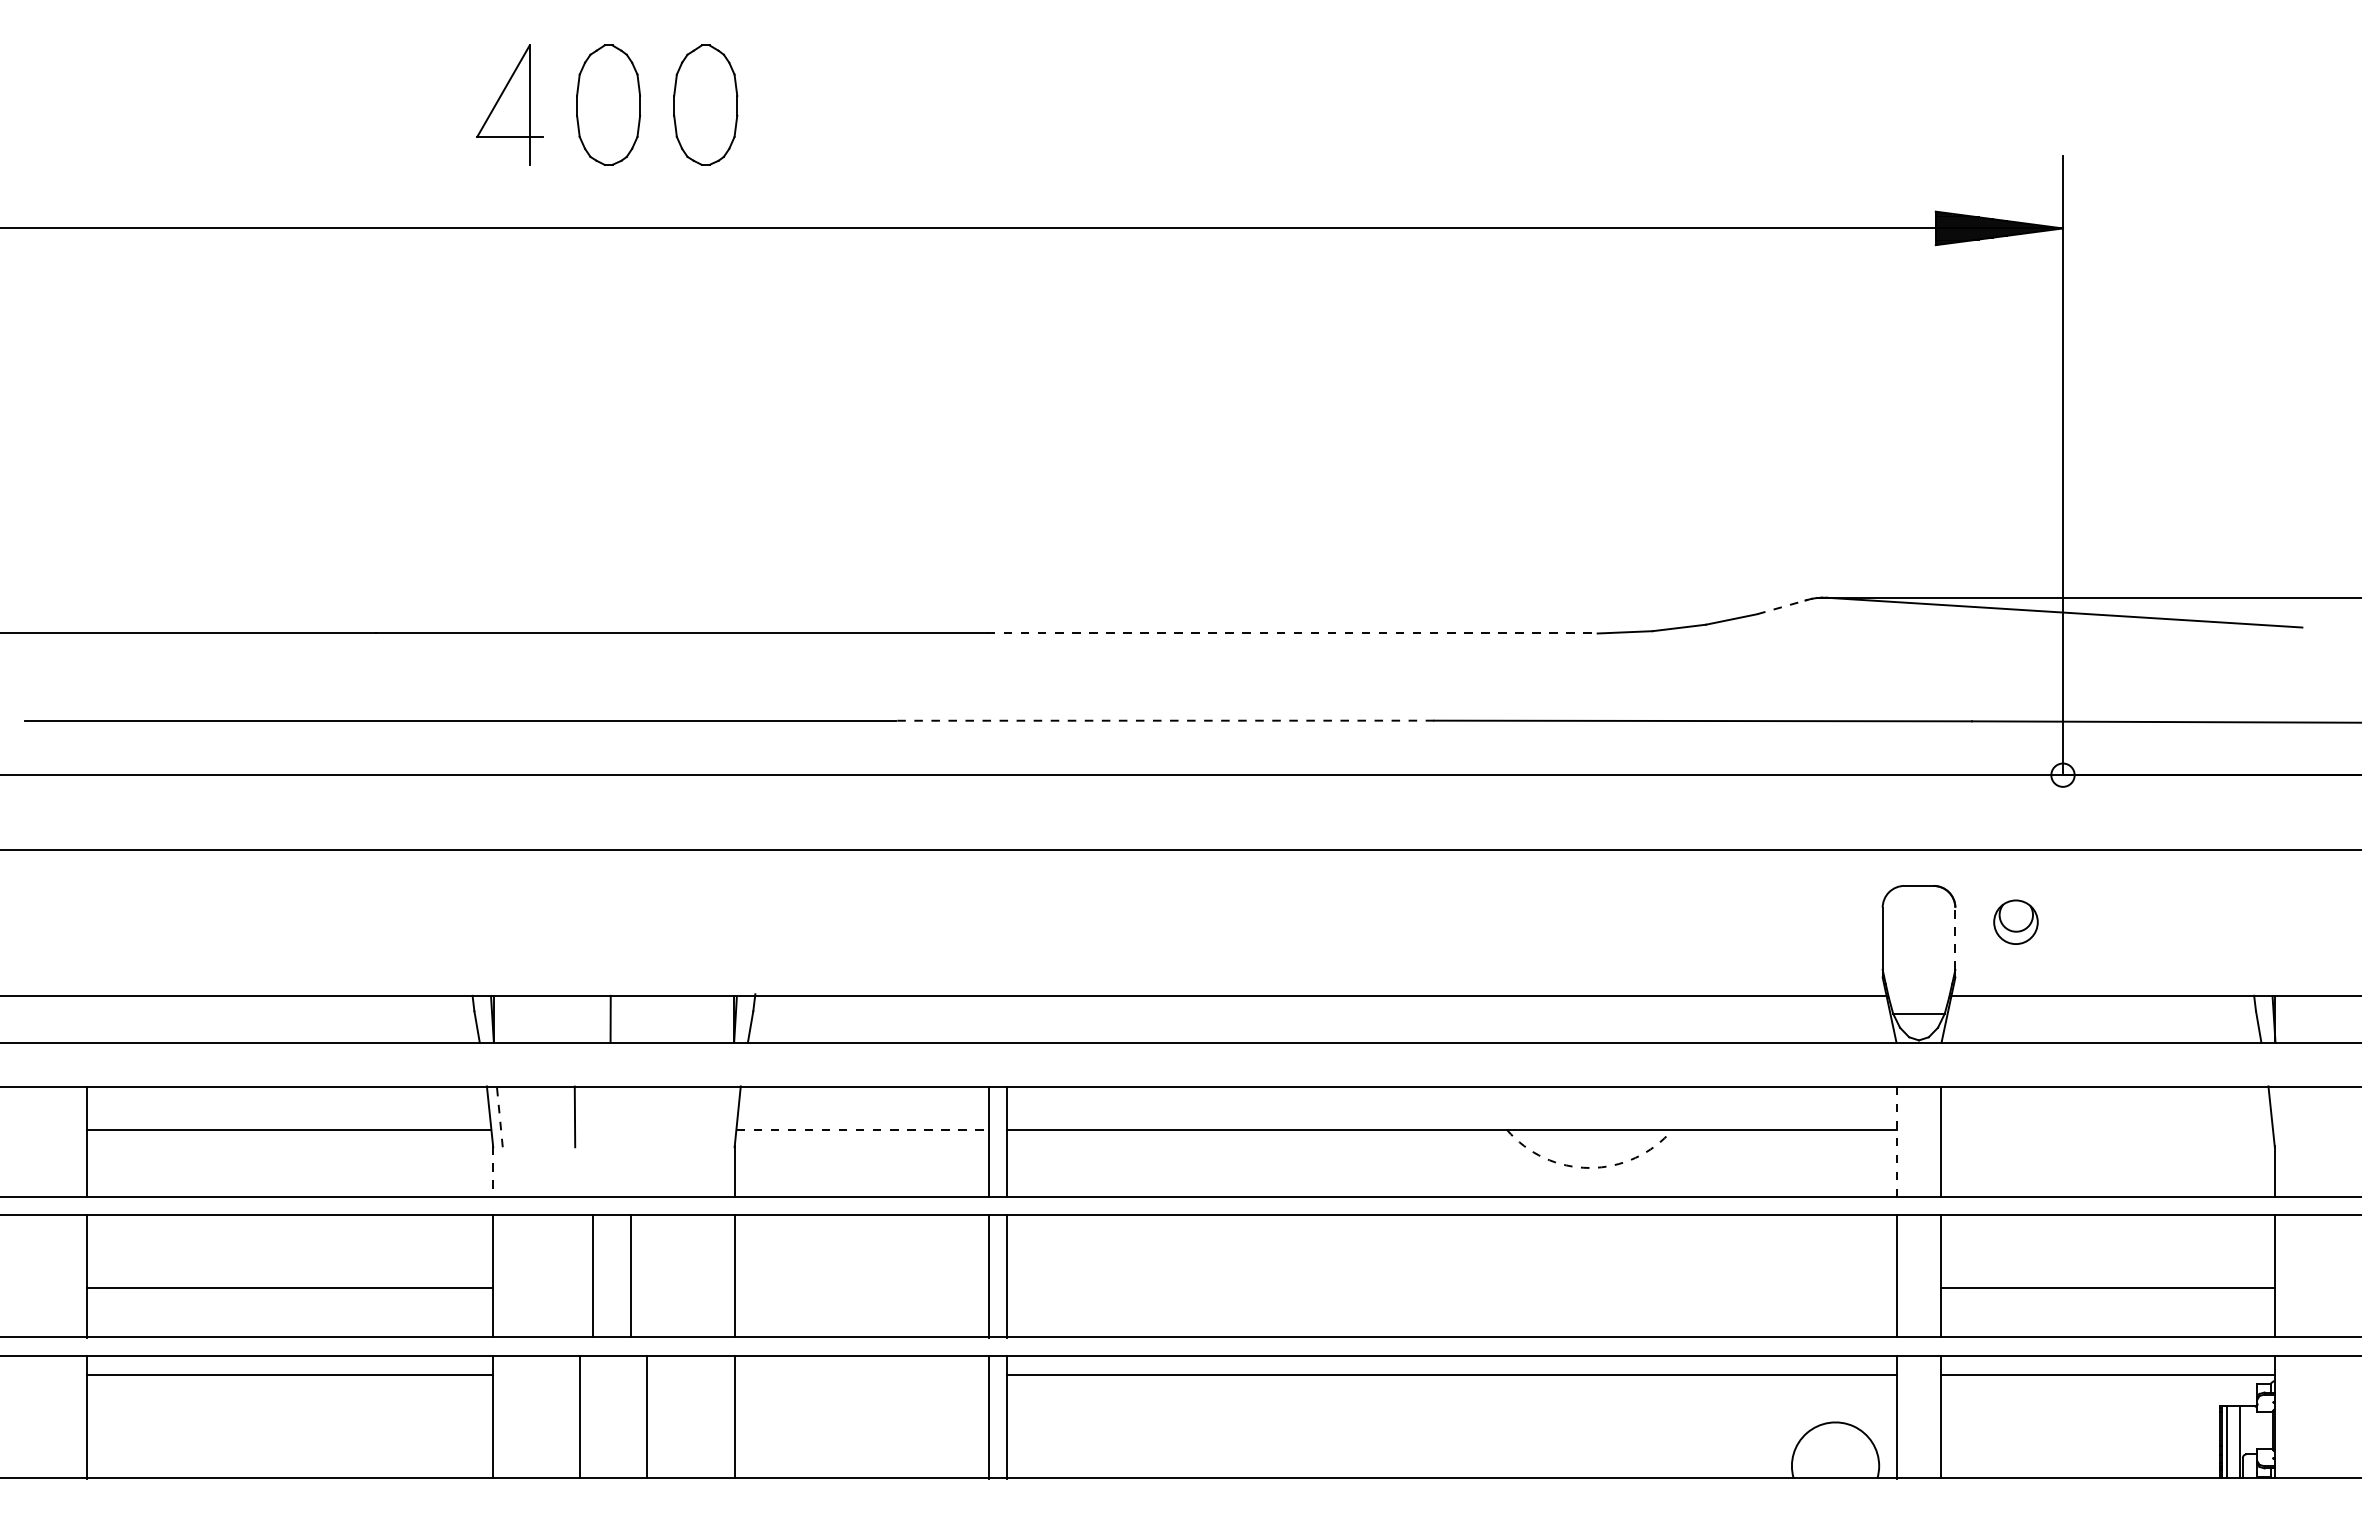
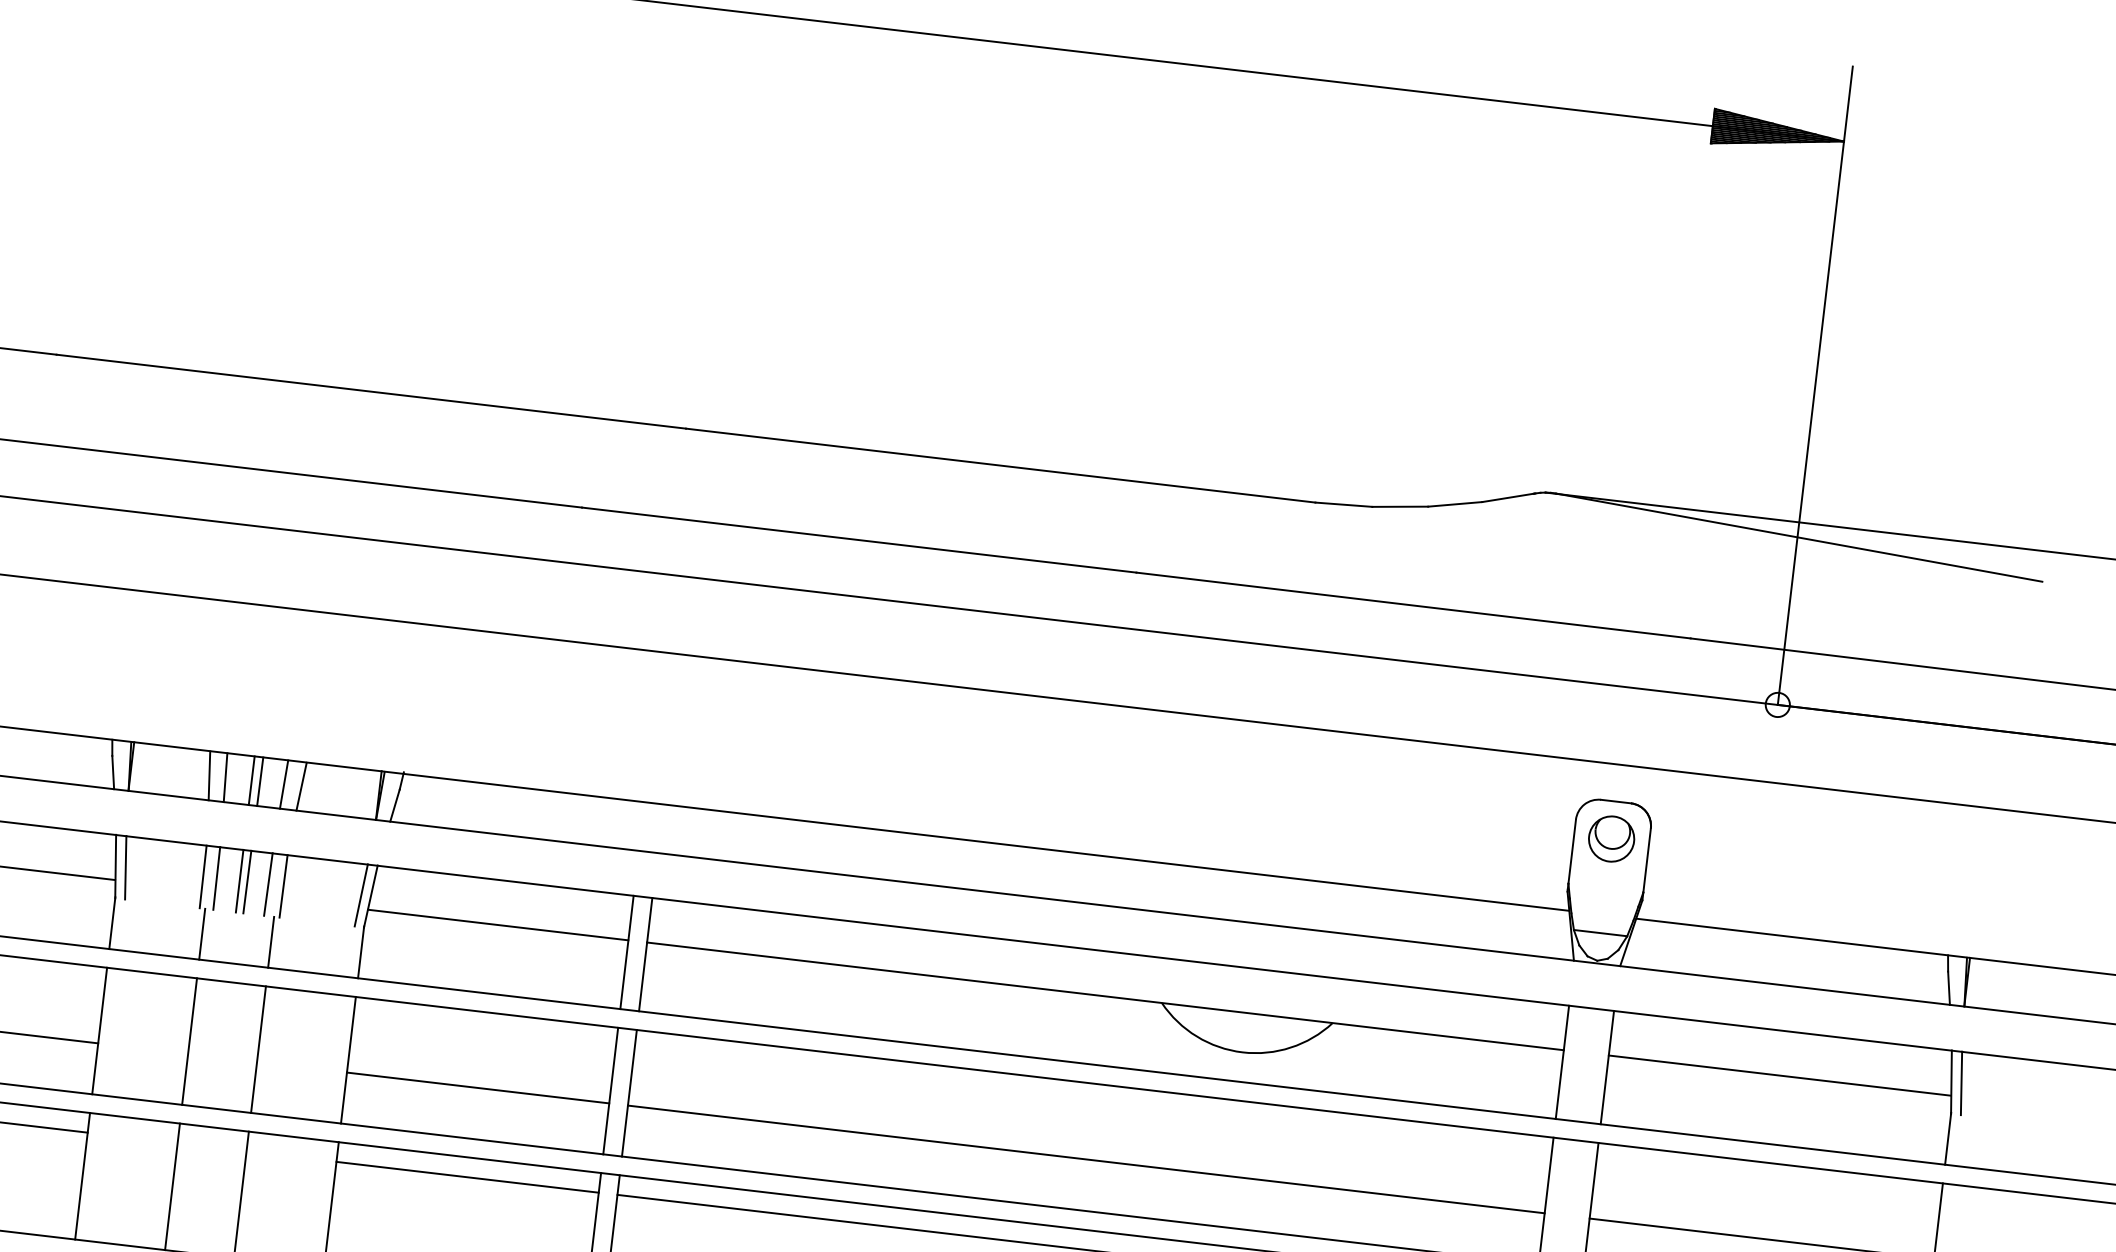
line: (1781, 607) -> (1508, 498), dashed -> solid
line: (1292, 633) -> (1001, 465), dashed -> solid
line: (1164, 720) -> (858, 539), dashed -> solid
part: (2015, 921) -> (1611, 838), moved
line: (1955, 938) -> (1647, 860), dashed -> solid
line: (585, 1018) -> (225, 776), added
line: (618, 1018) -> (259, 780), added
line: (641, 1018) -> (283, 783), added
line: (569, 1019) -> (209, 775), added
line: (658, 1019) -> (301, 786), added
line: (499, 1116) -> (125, 867), dashed -> solid
line: (587, 1116) -> (216, 878), added
line: (610, 1116) -> (239, 880), added
line: (617, 1116) -> (247, 881), added
line: (637, 1116) -> (267, 884), added
line: (652, 1116) -> (283, 885), added
line: (728, 1116) -> (361, 895), added
line: (2281, 1116) -> (1961, 1083), added
line: (863, 1129) -> (498, 924), dashed -> solid
line: (2106, 1129) -> (1779, 1075), added
line: (1897, 1141) -> (1562, 1062), dashed -> solid
arc: (1589, 1167) -> (1242, 1051), dashed -> solid
line: (493, 1171) -> (112, 923), dashed -> solid
line: (580, 1171) -> (202, 933), added
line: (647, 1171) -> (271, 941), added
line: (593, 1275) -> (258, 1049), moved
line: (631, 1275) -> (189, 1041), moved
line: (861, 1288) -> (477, 1088), added
line: (1452, 1288) -> (1086, 1159), added
line: (861, 1374) -> (467, 1177), added

